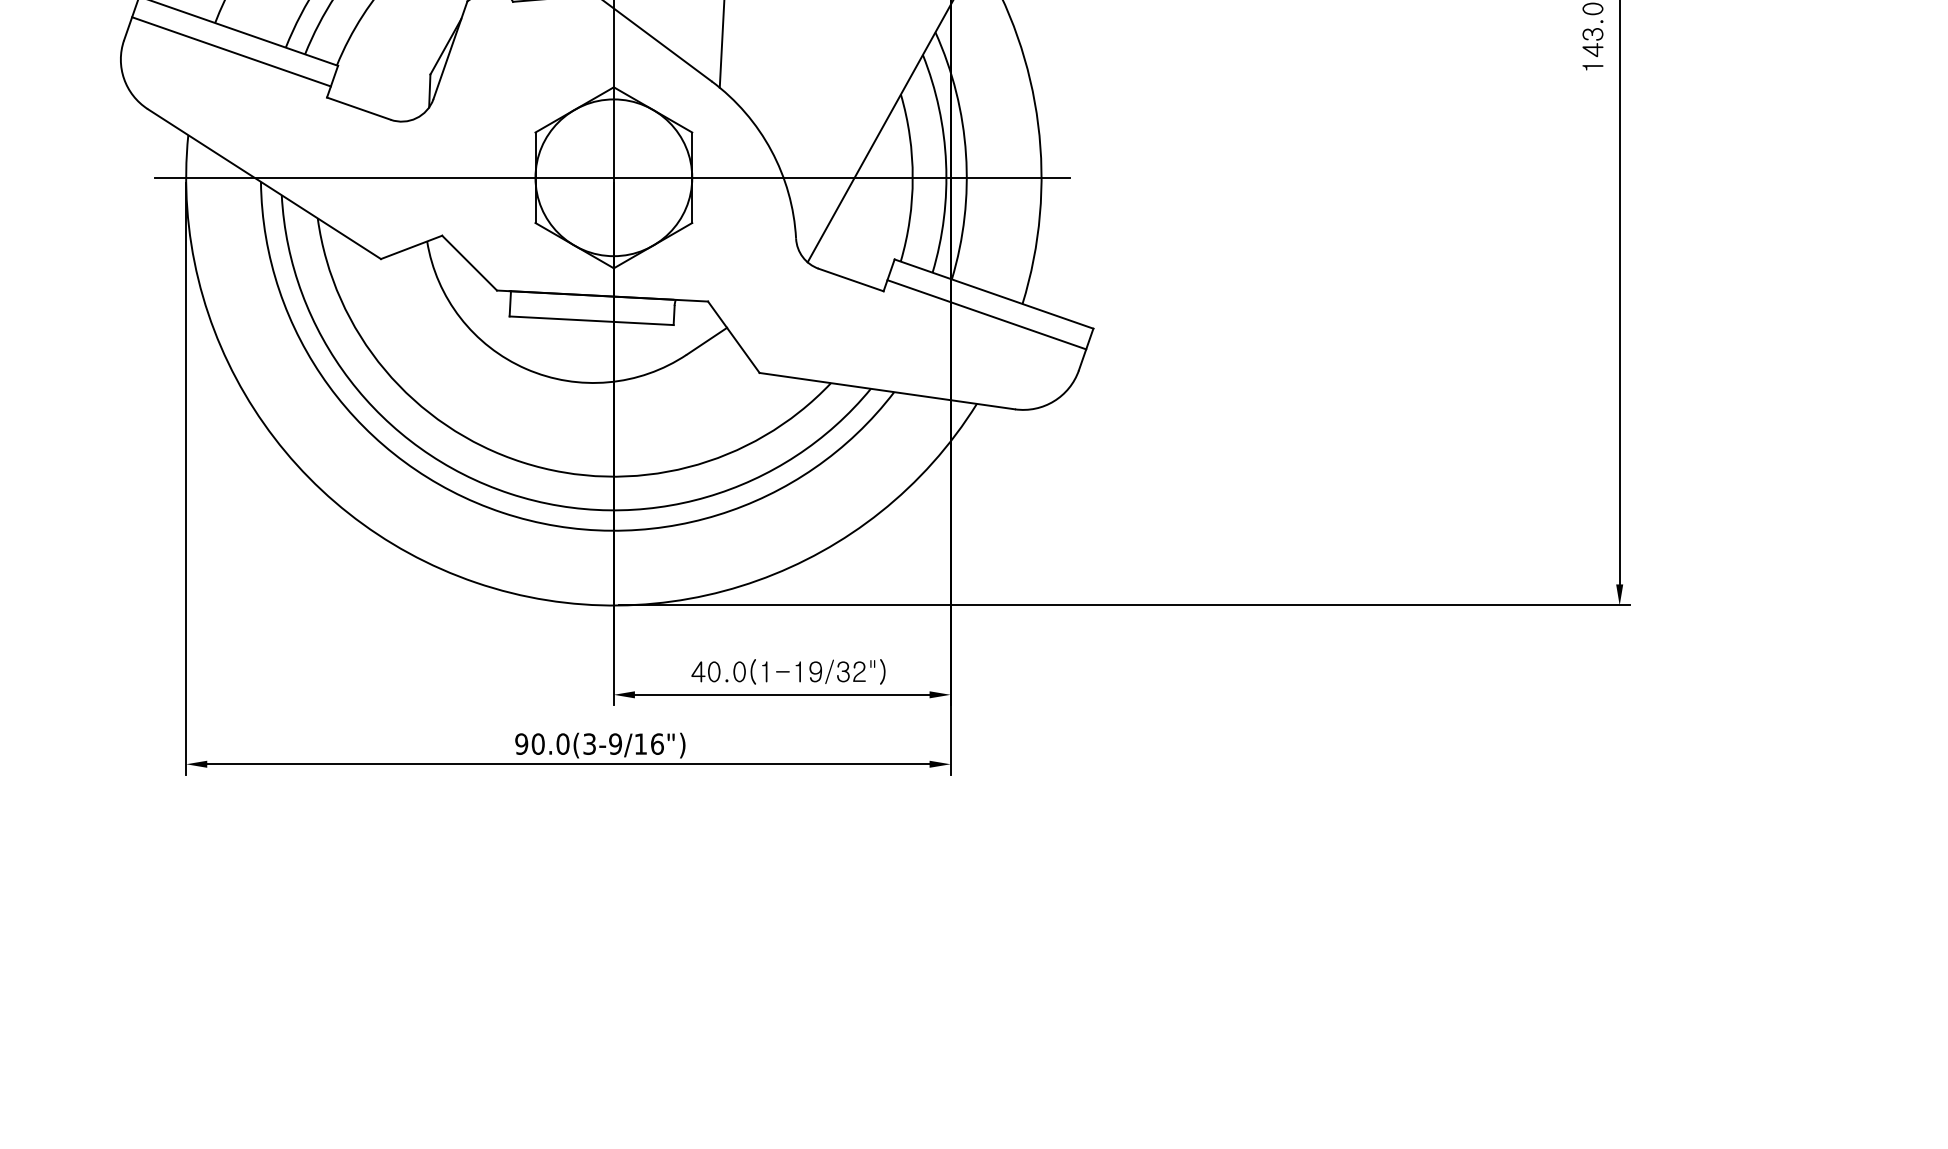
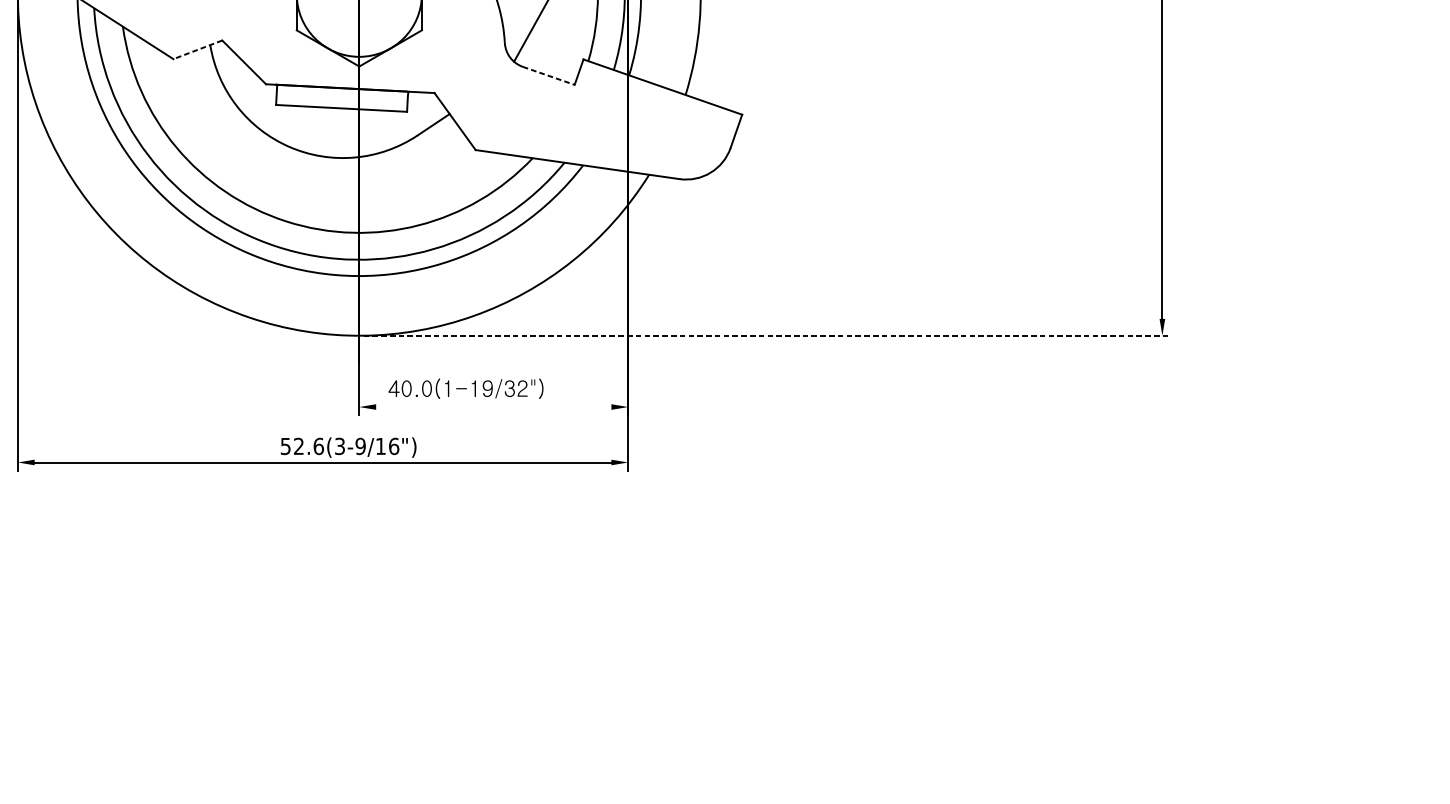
line: (411, 247) -> (197, 49), solid -> dashed
line: (851, 280) -> (549, 76), solid -> dashed
line: (986, 314) -> (656, 103), removed
line: (1124, 605) -> (767, 335), solid -> dashed
text: (788, 671) -> (466, 388), moved
line: (781, 694) -> (493, 406), removed
text: (542, 743) -> (302, 445), 90.0(3-9/16 -> 52.6(3-9/16

